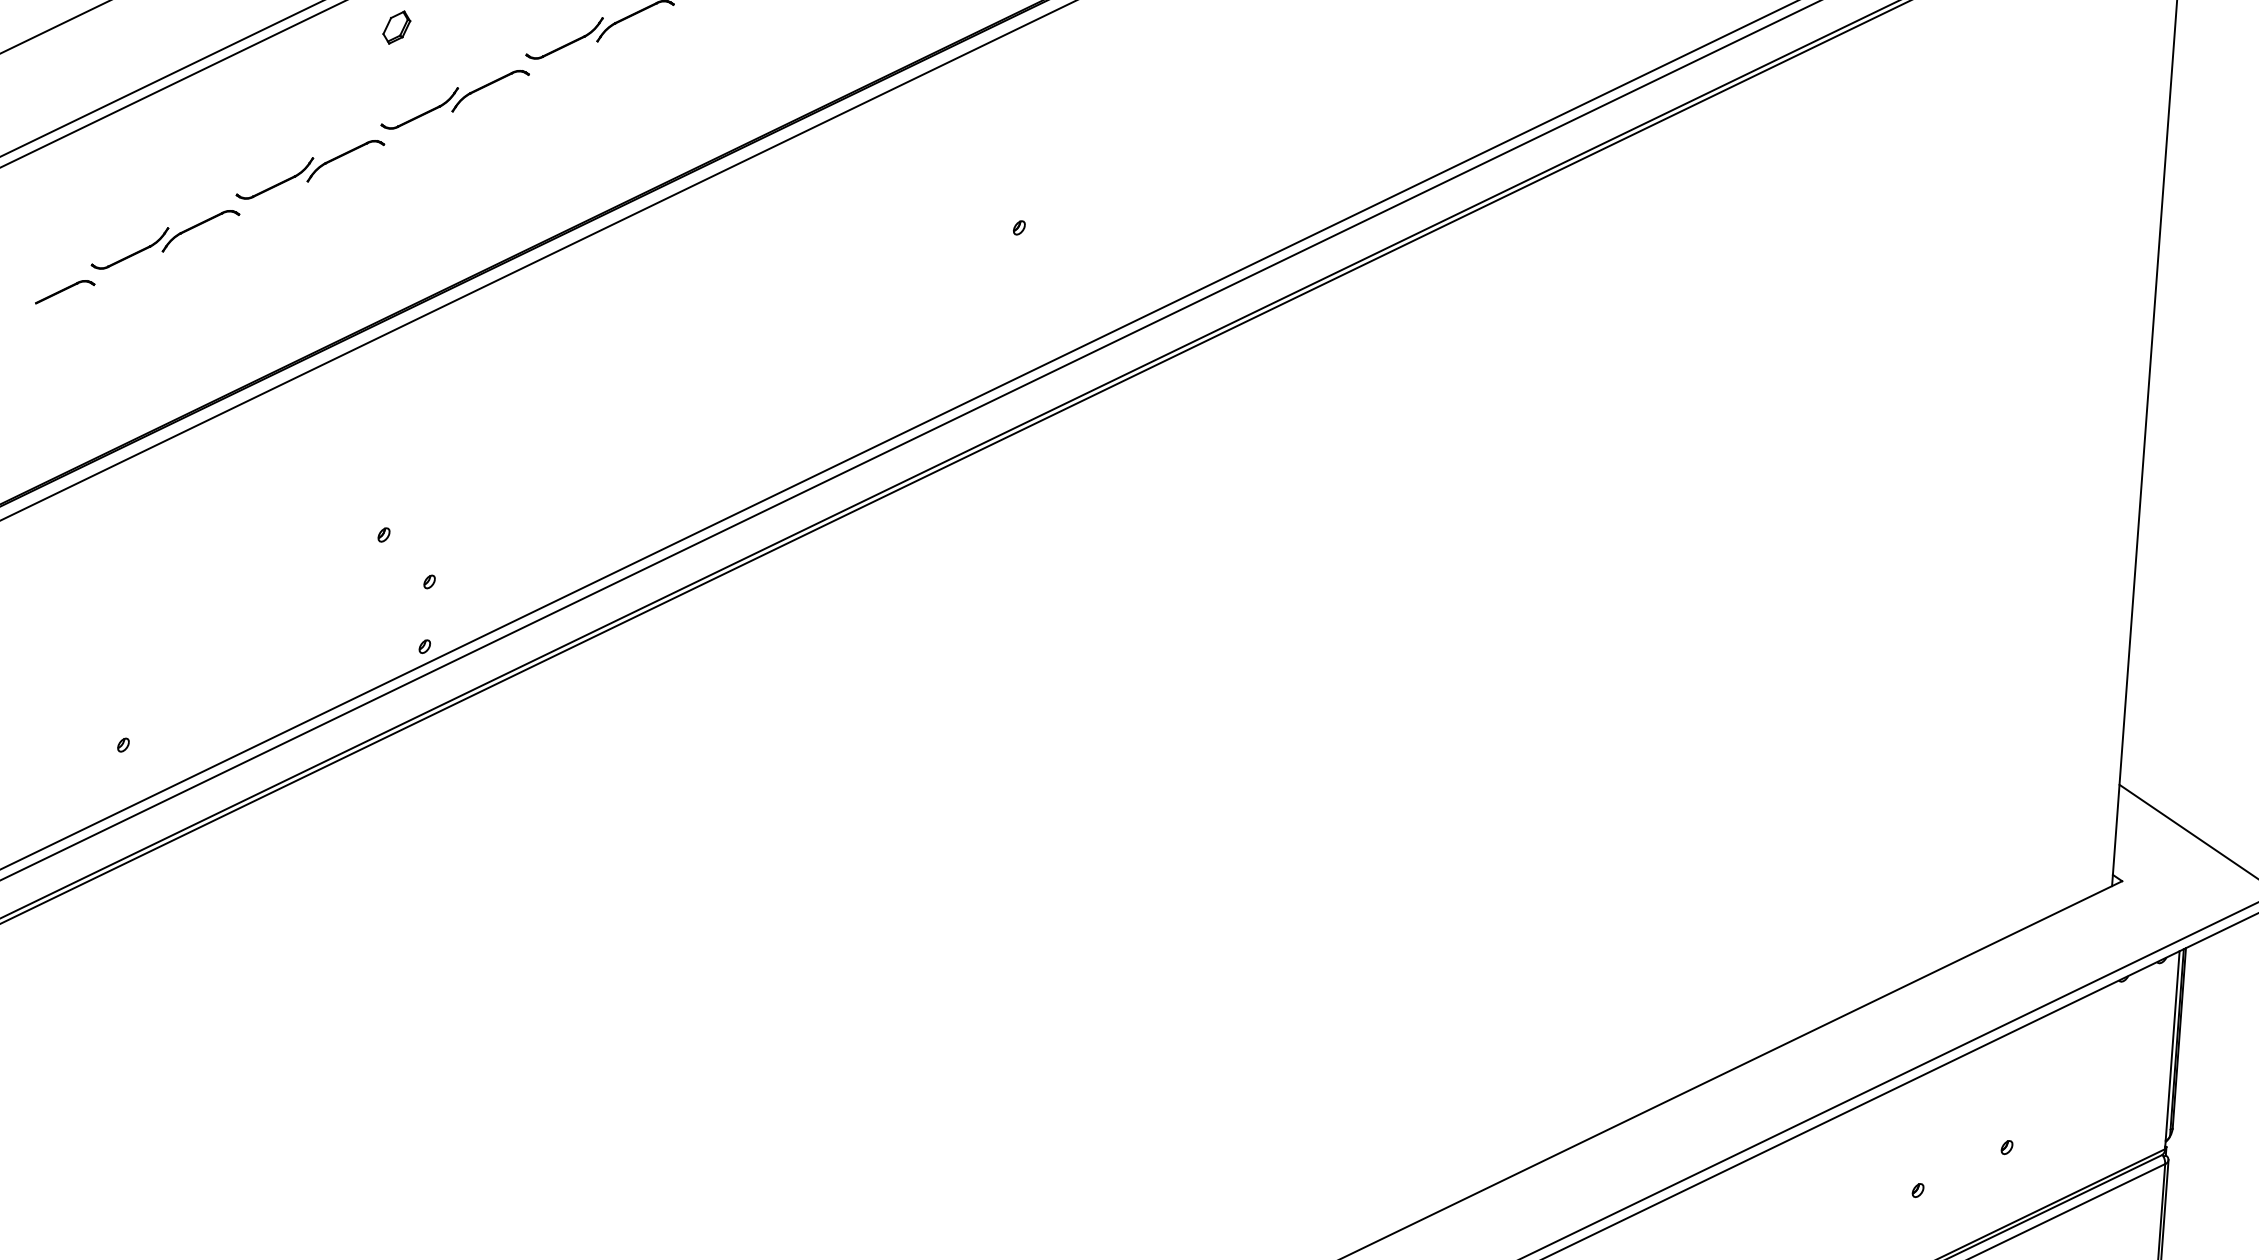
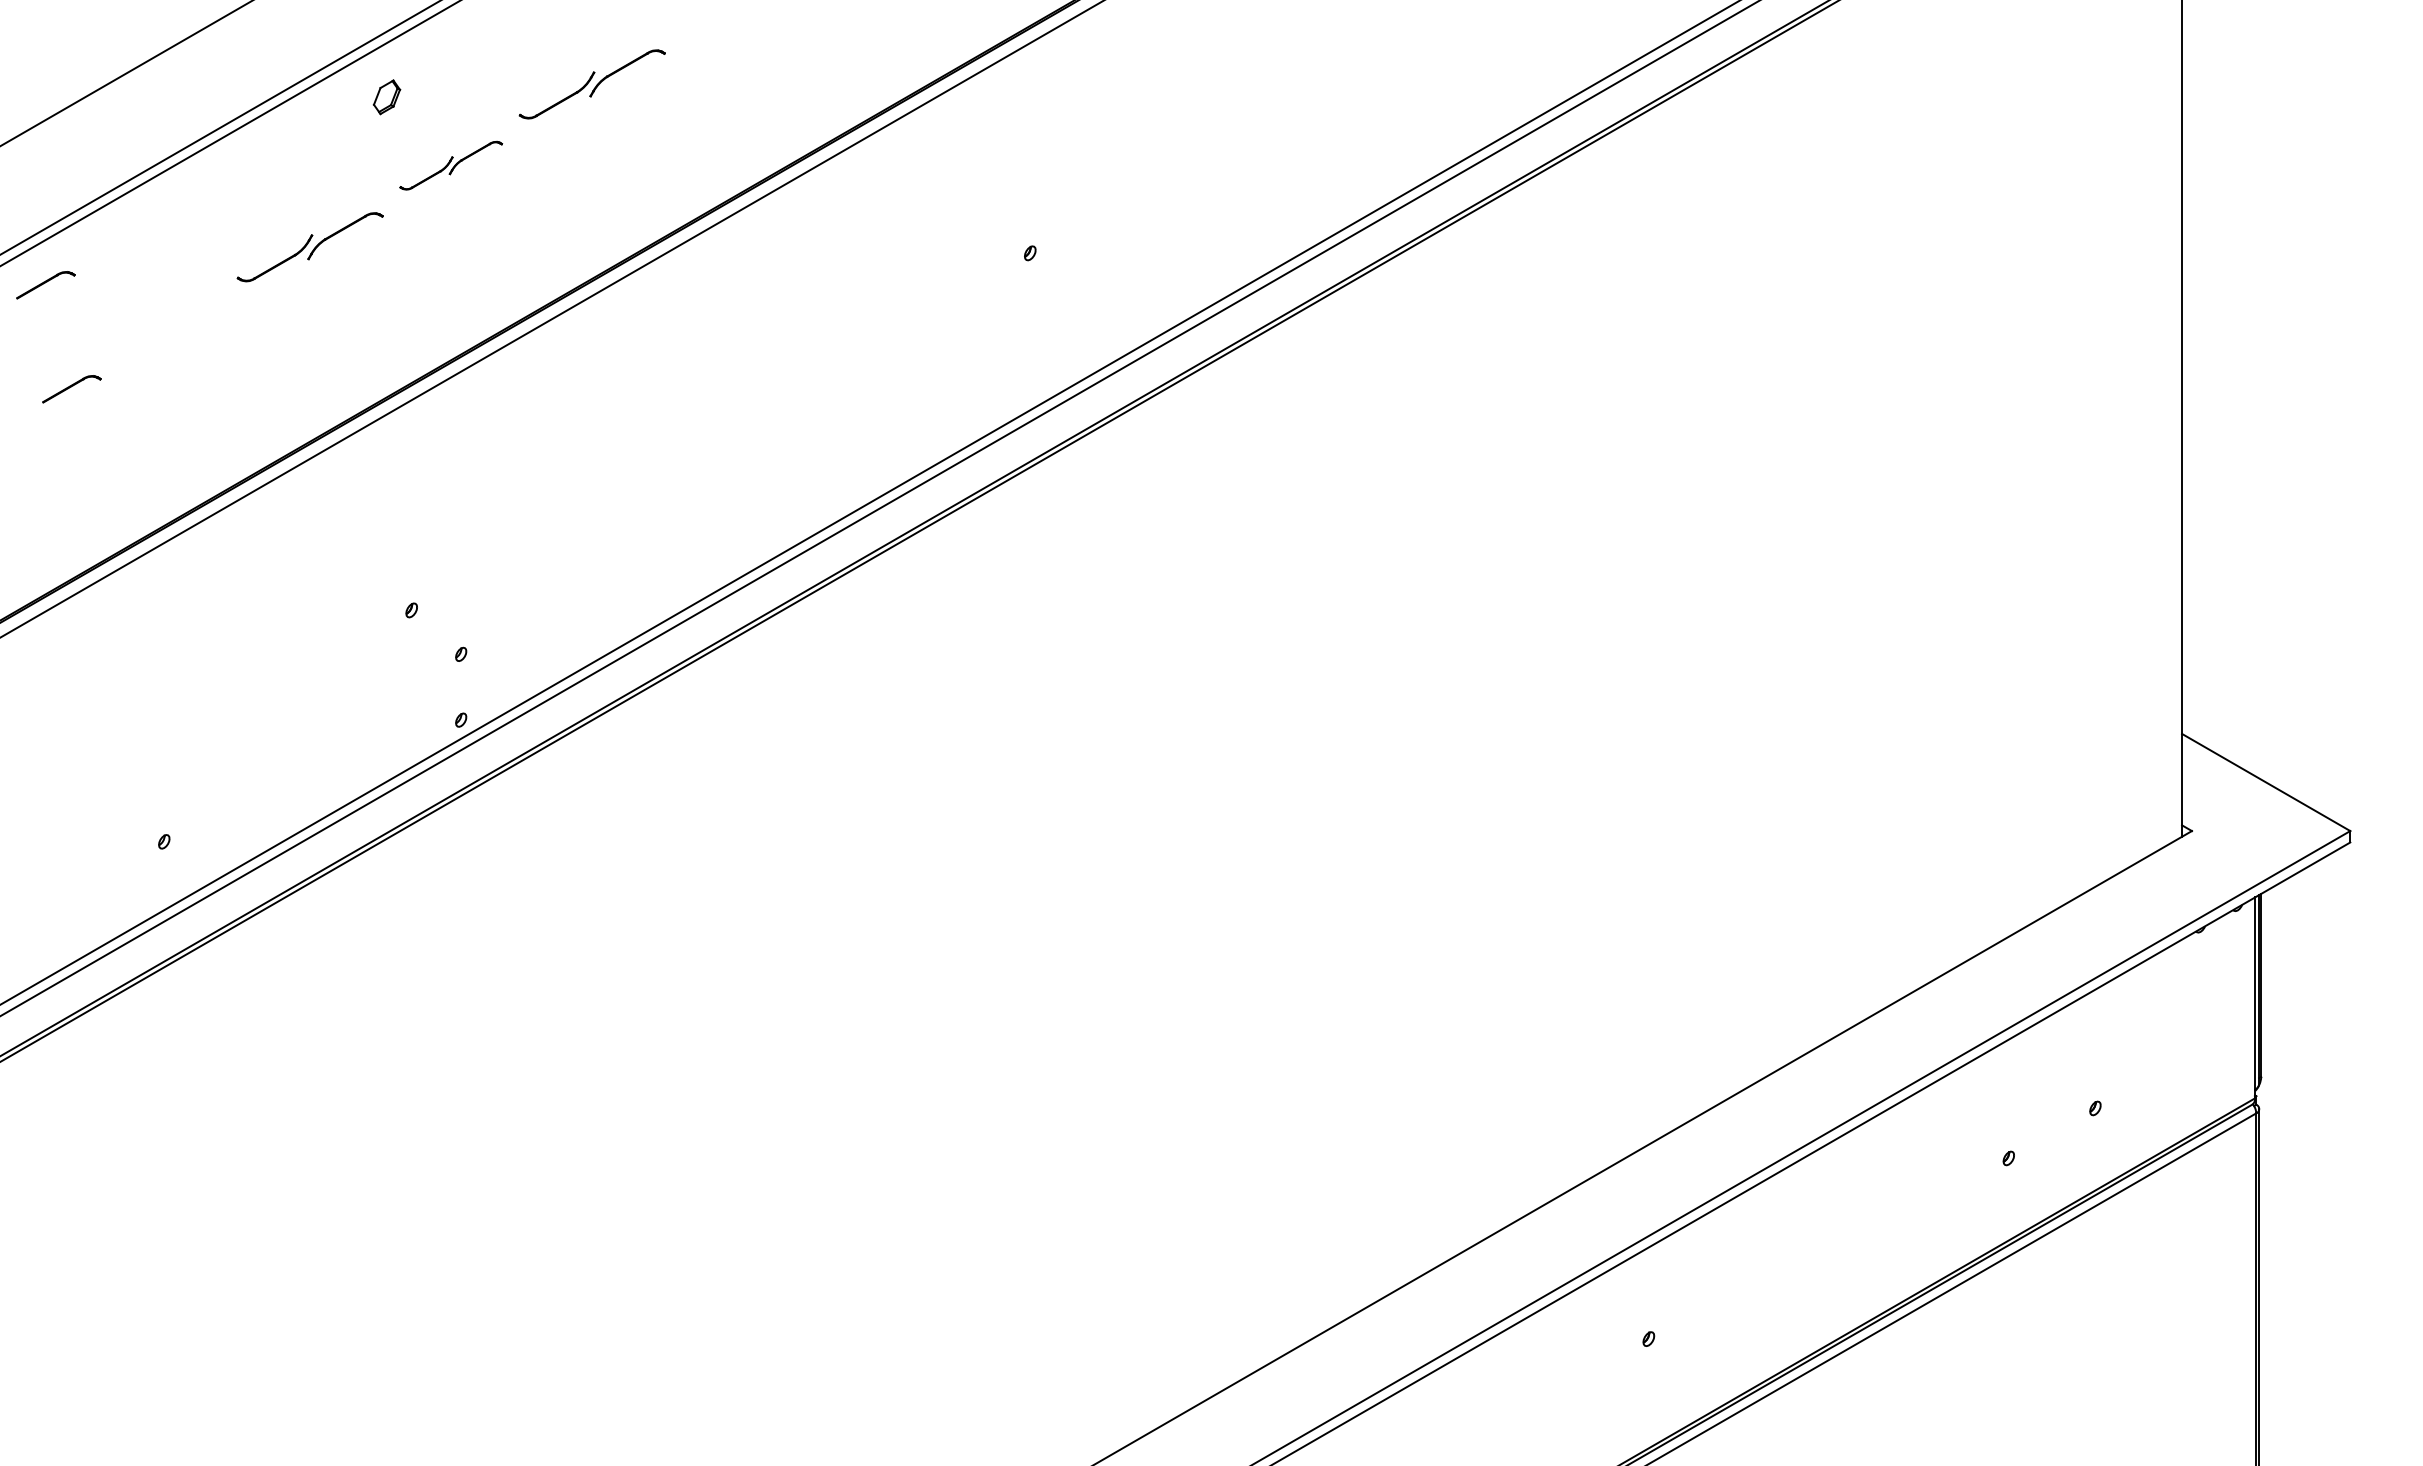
part: (454, 99) -> (450, 165), size x0.7
part: (46, 188) -> (45, 285), added
part: (164, 239) -> (168, 328), removed

